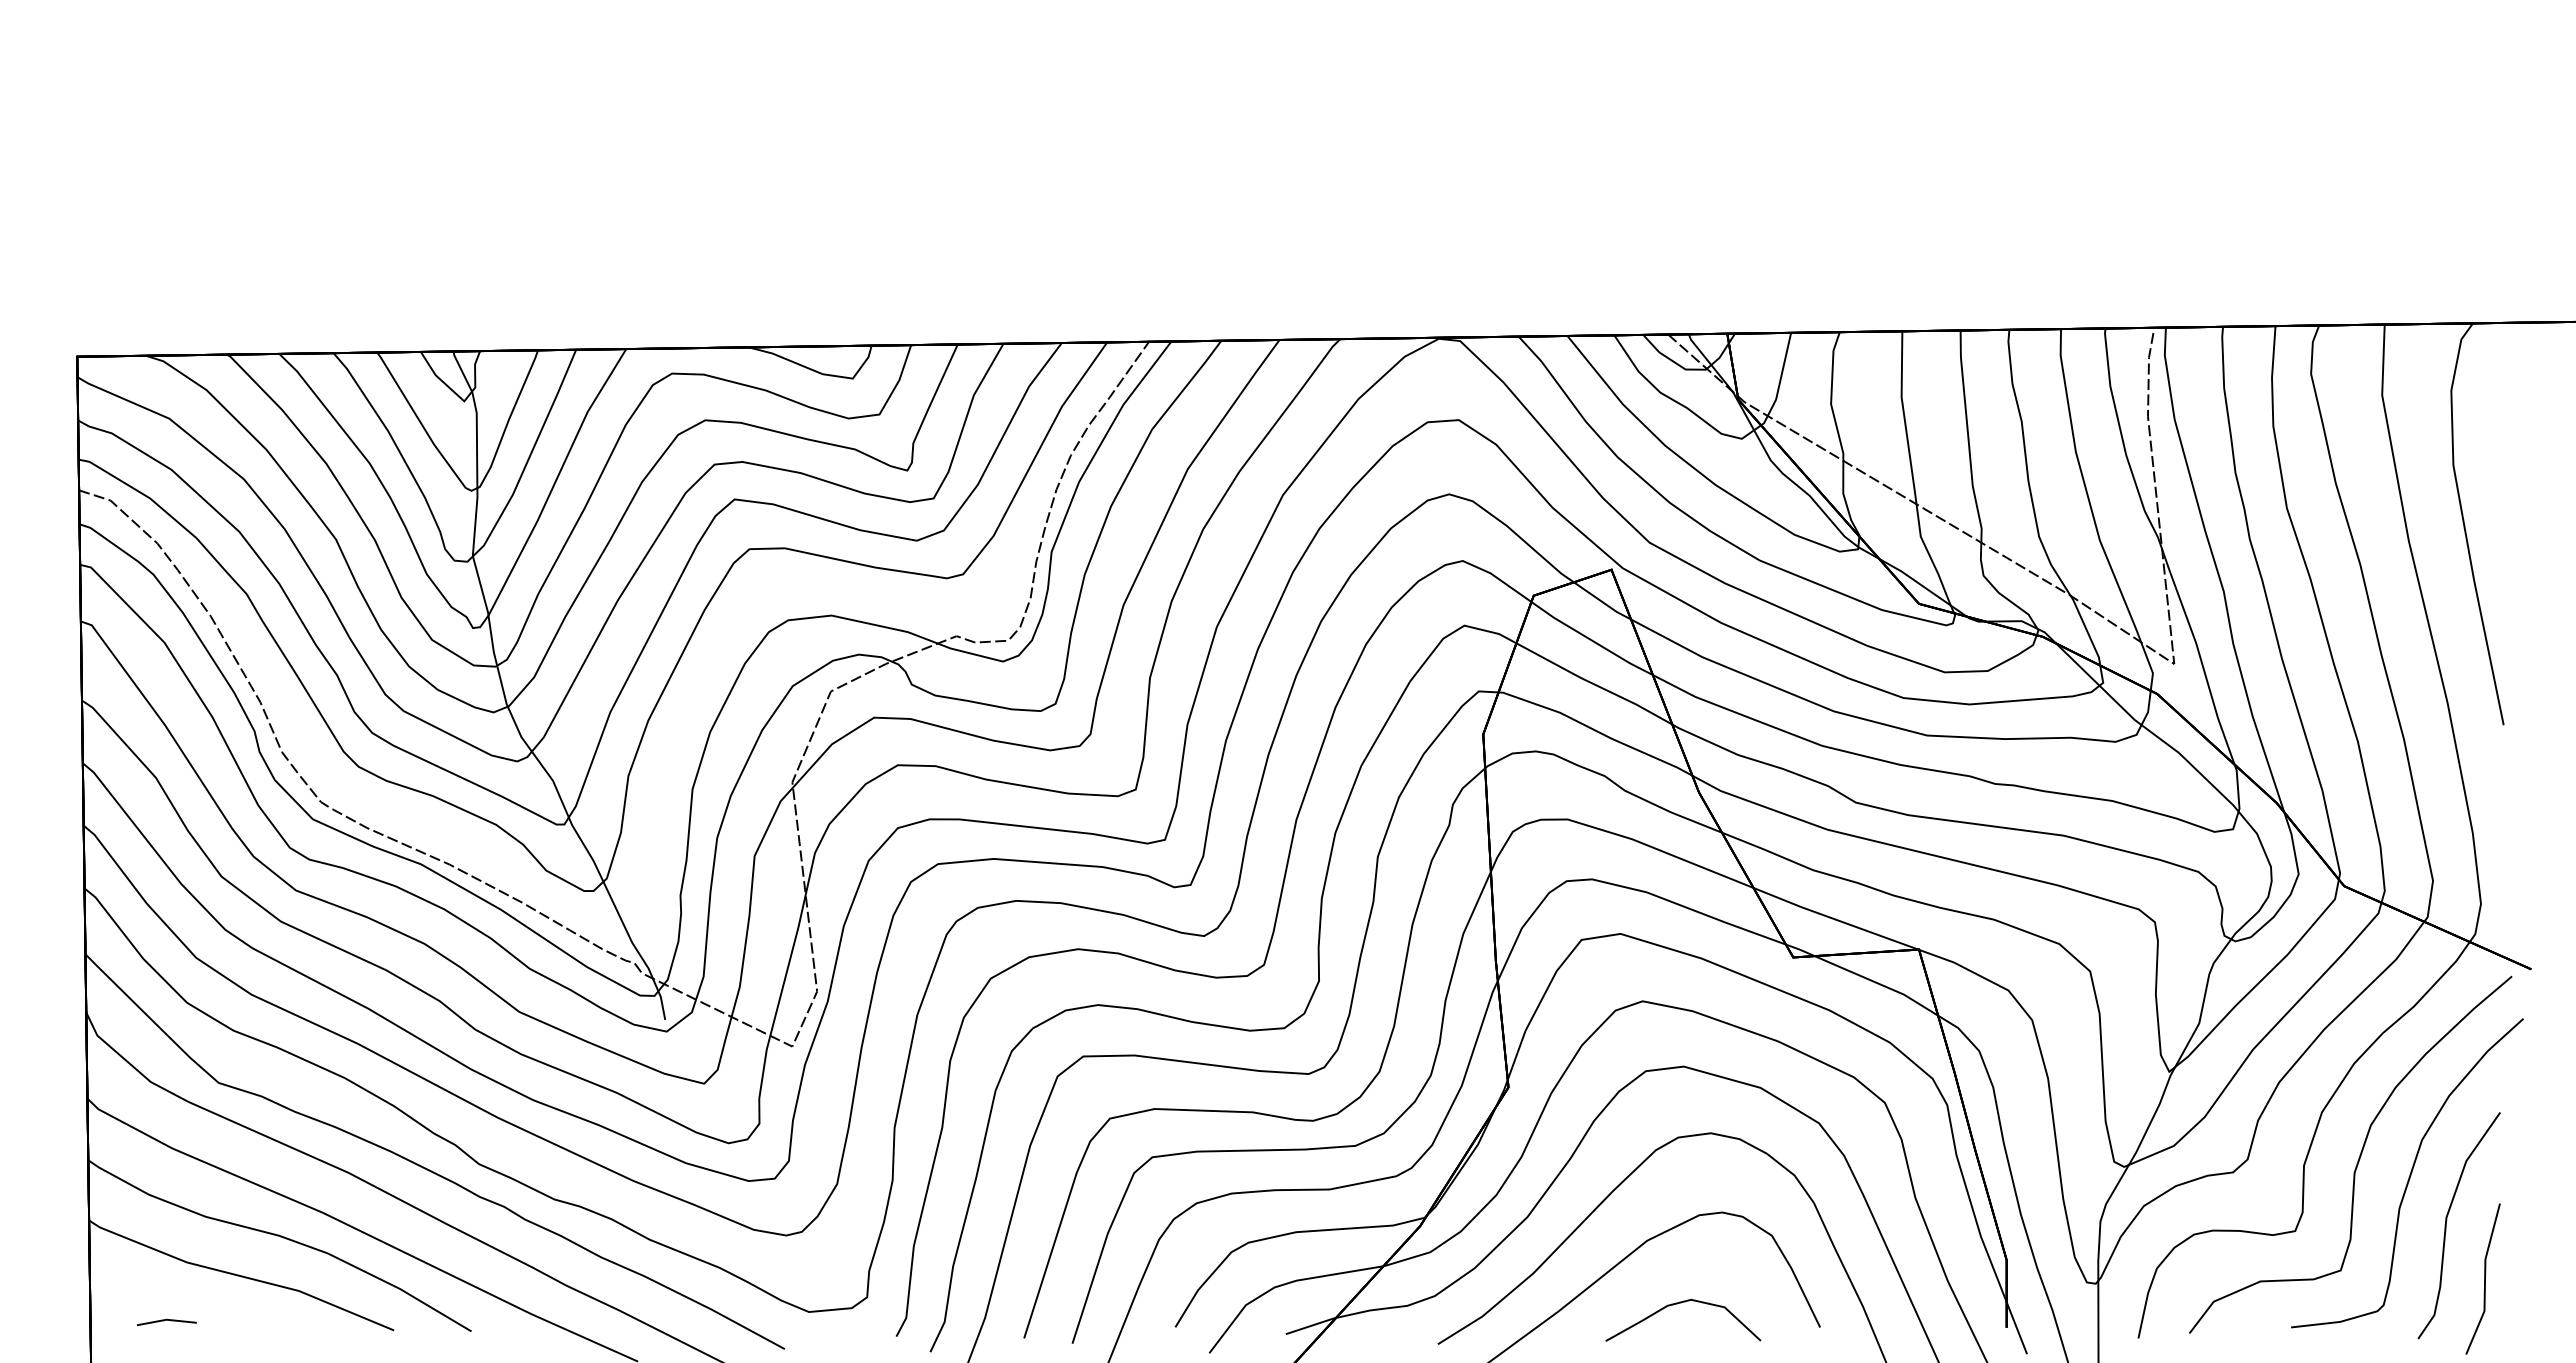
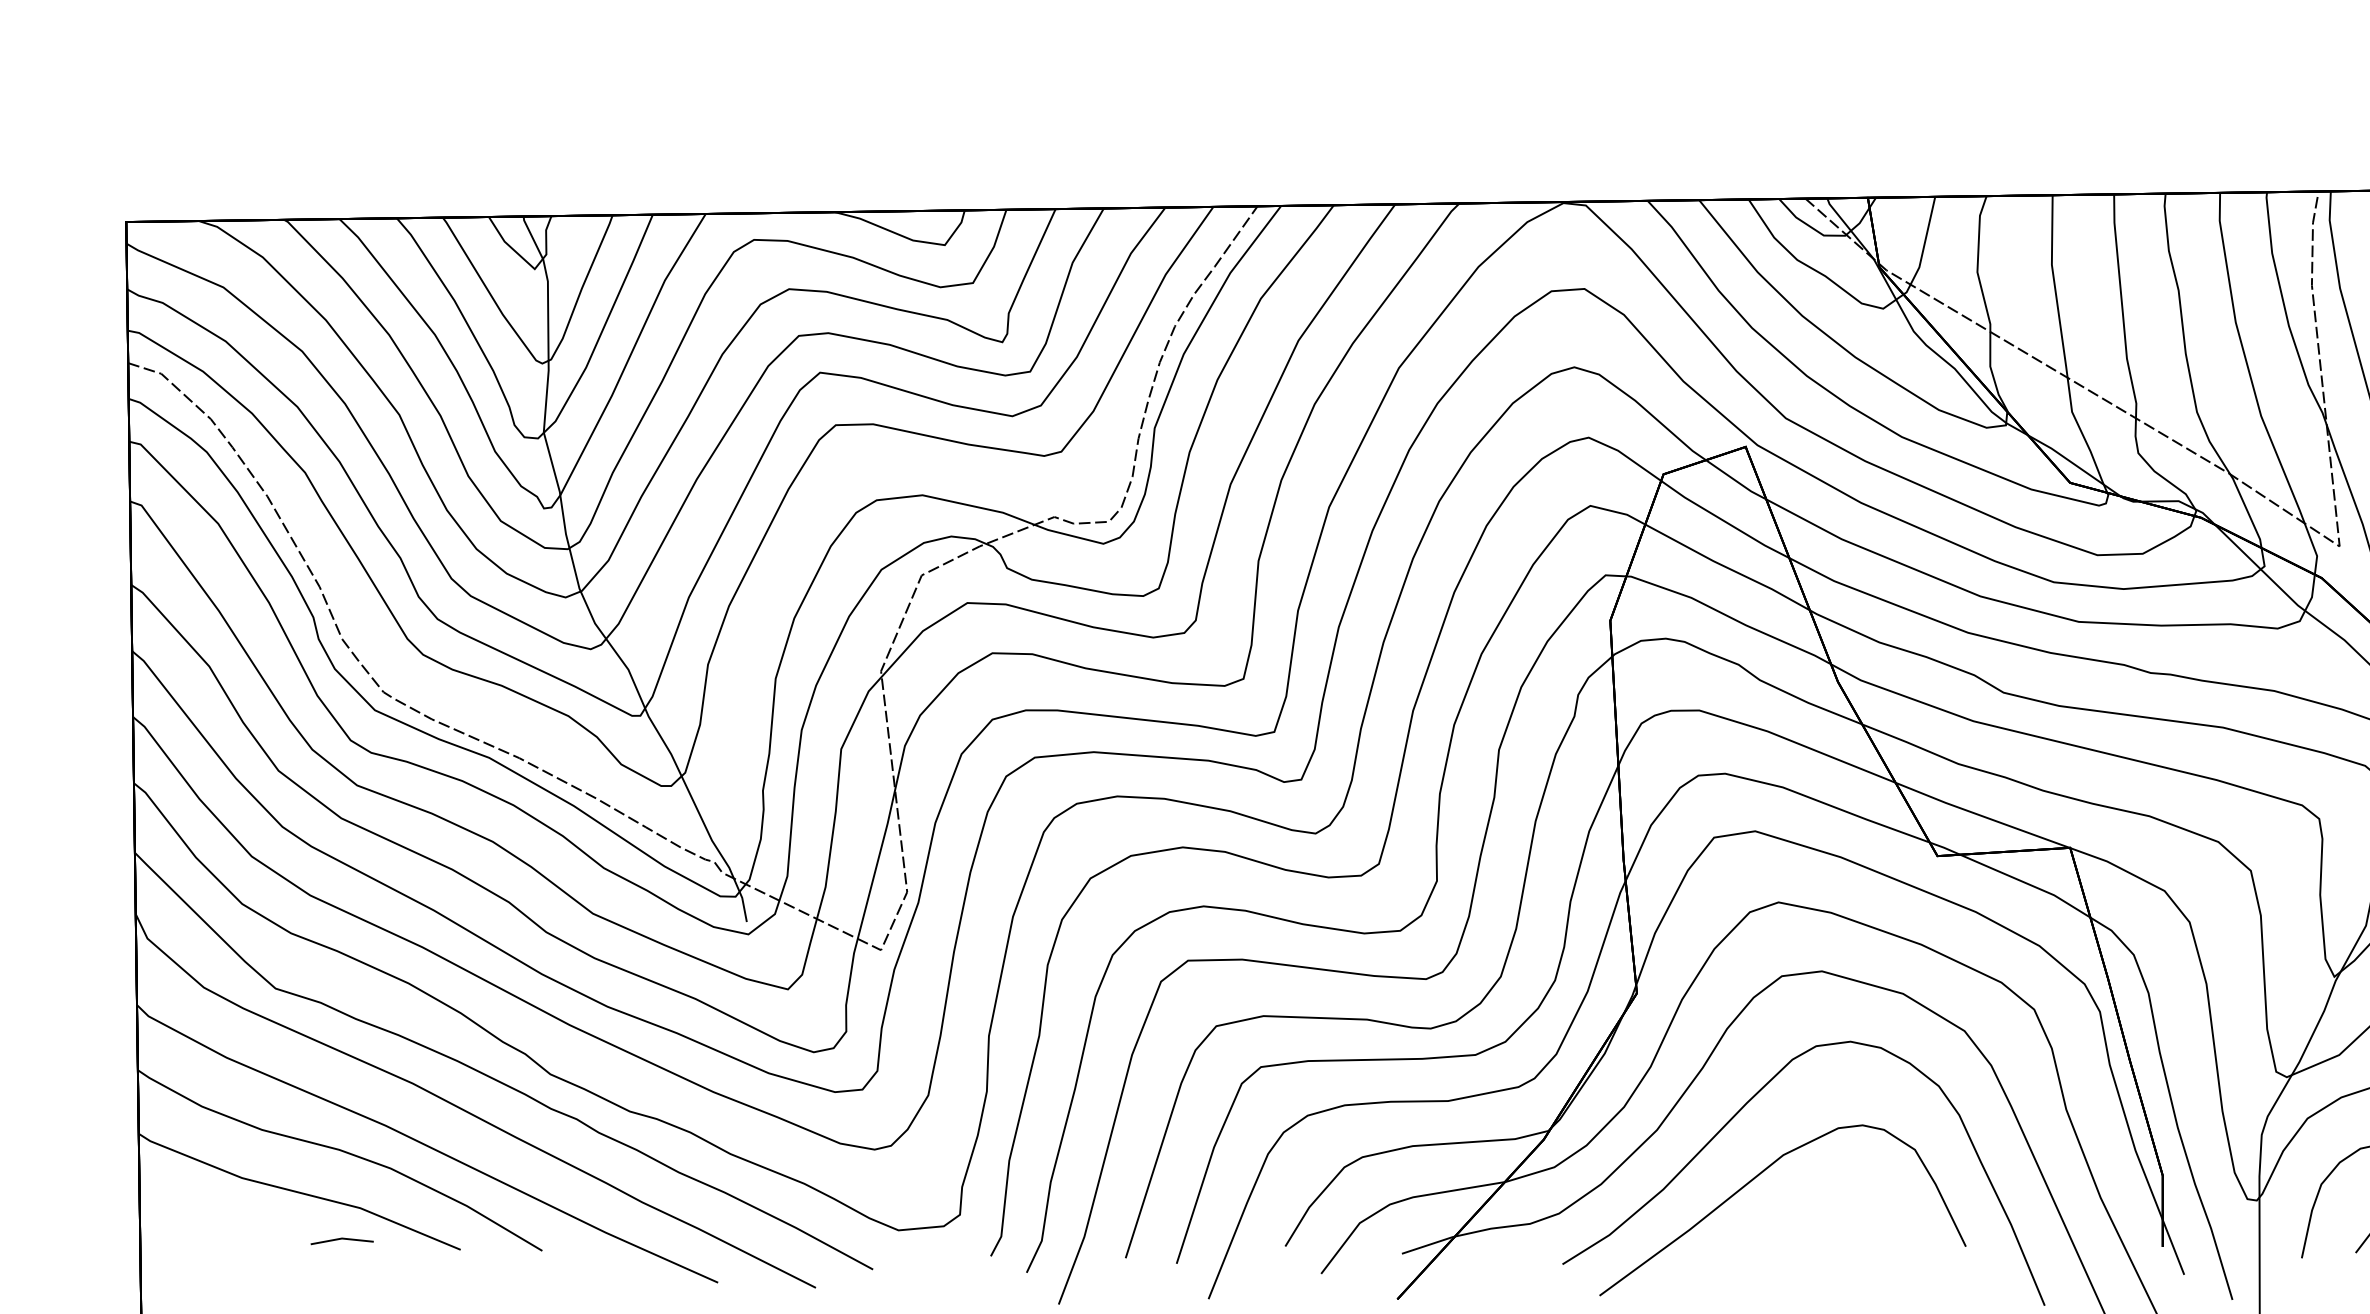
curve: (1681, 1303) -> (1819, 1221), removed
line: (166, 1320) -> (341, 1239), moved

